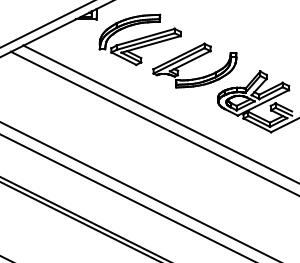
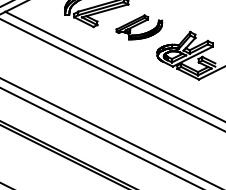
part: (194, 65) -> (139, 27), size x0.7

